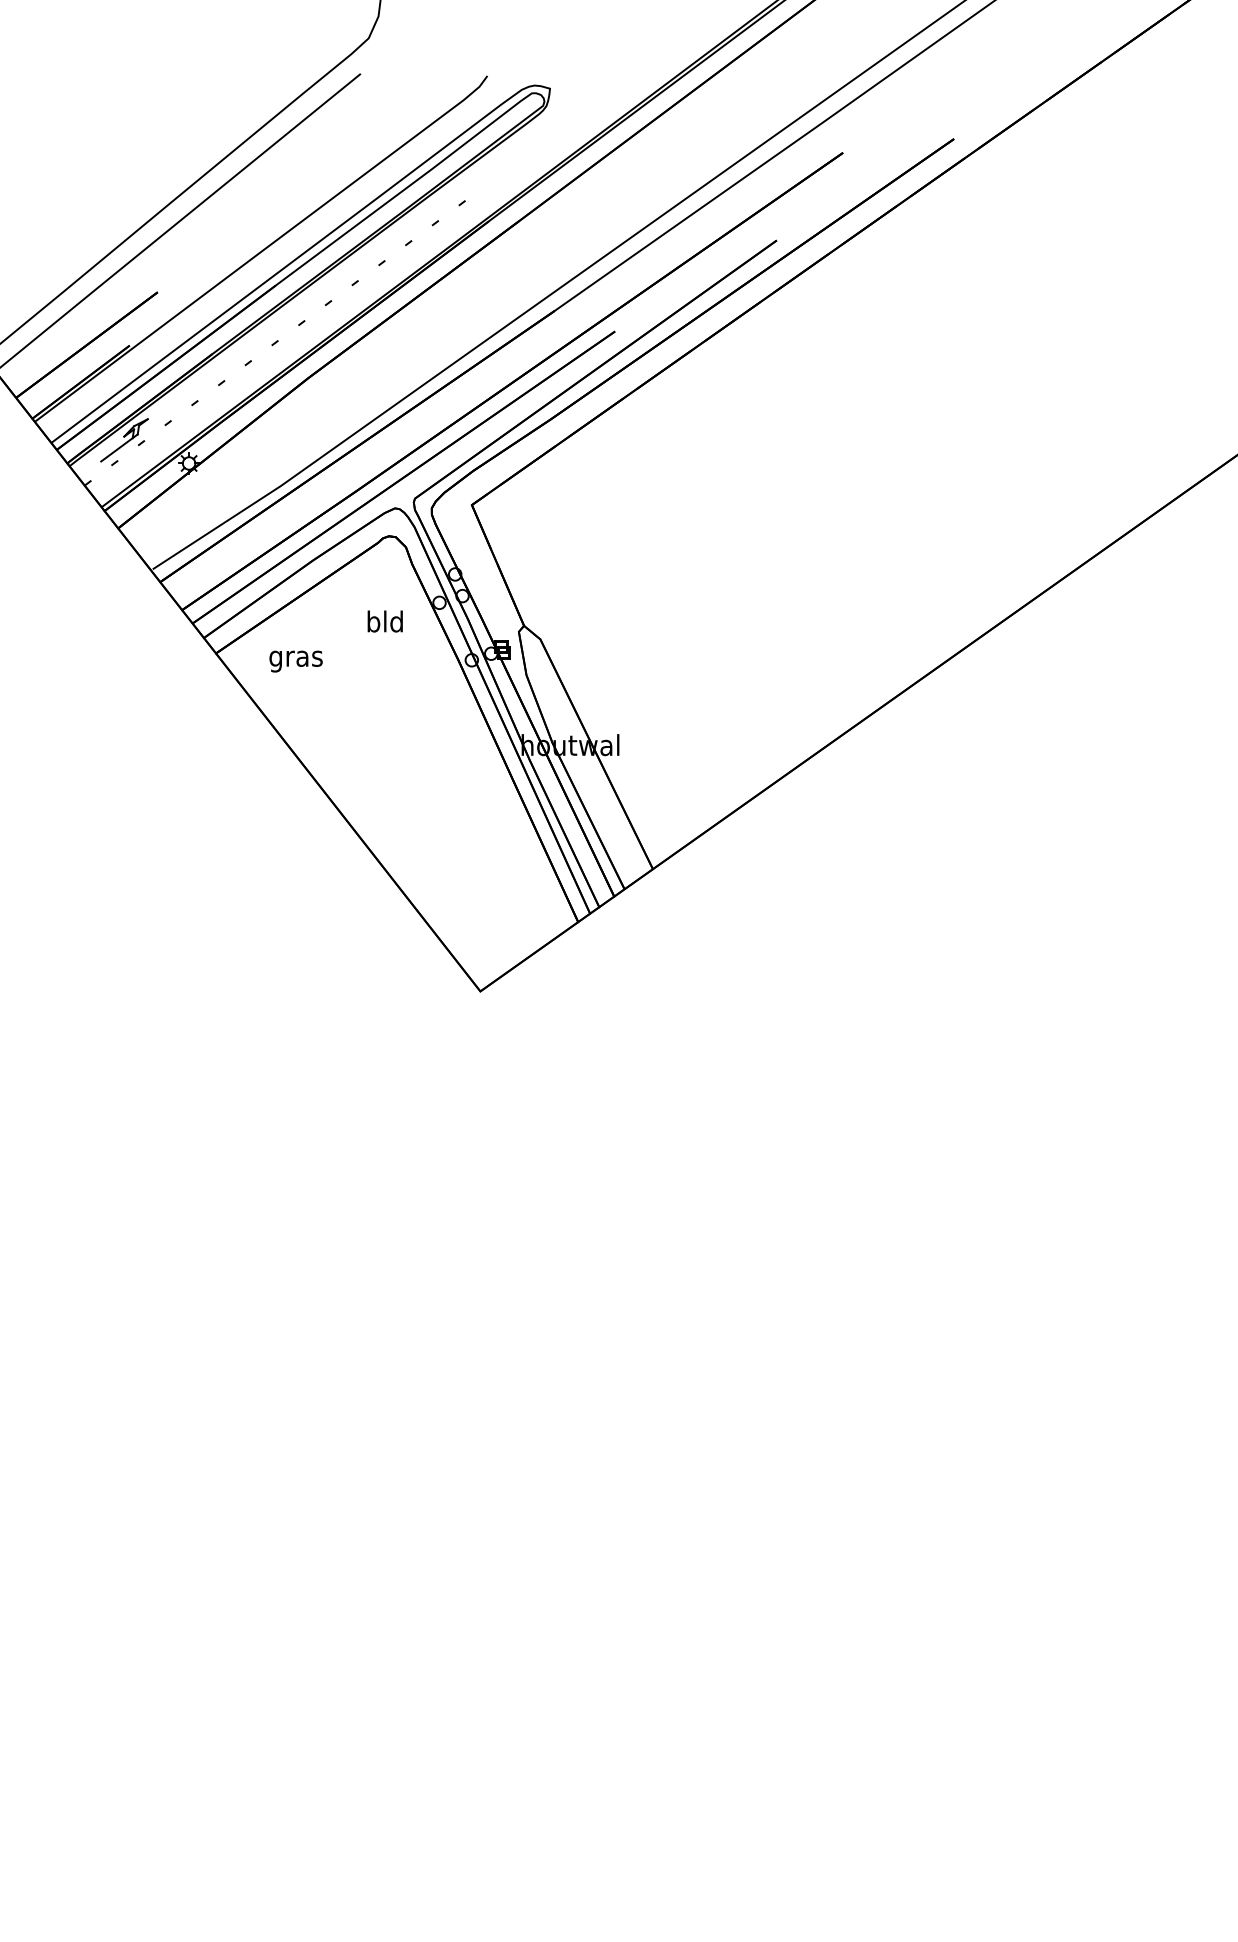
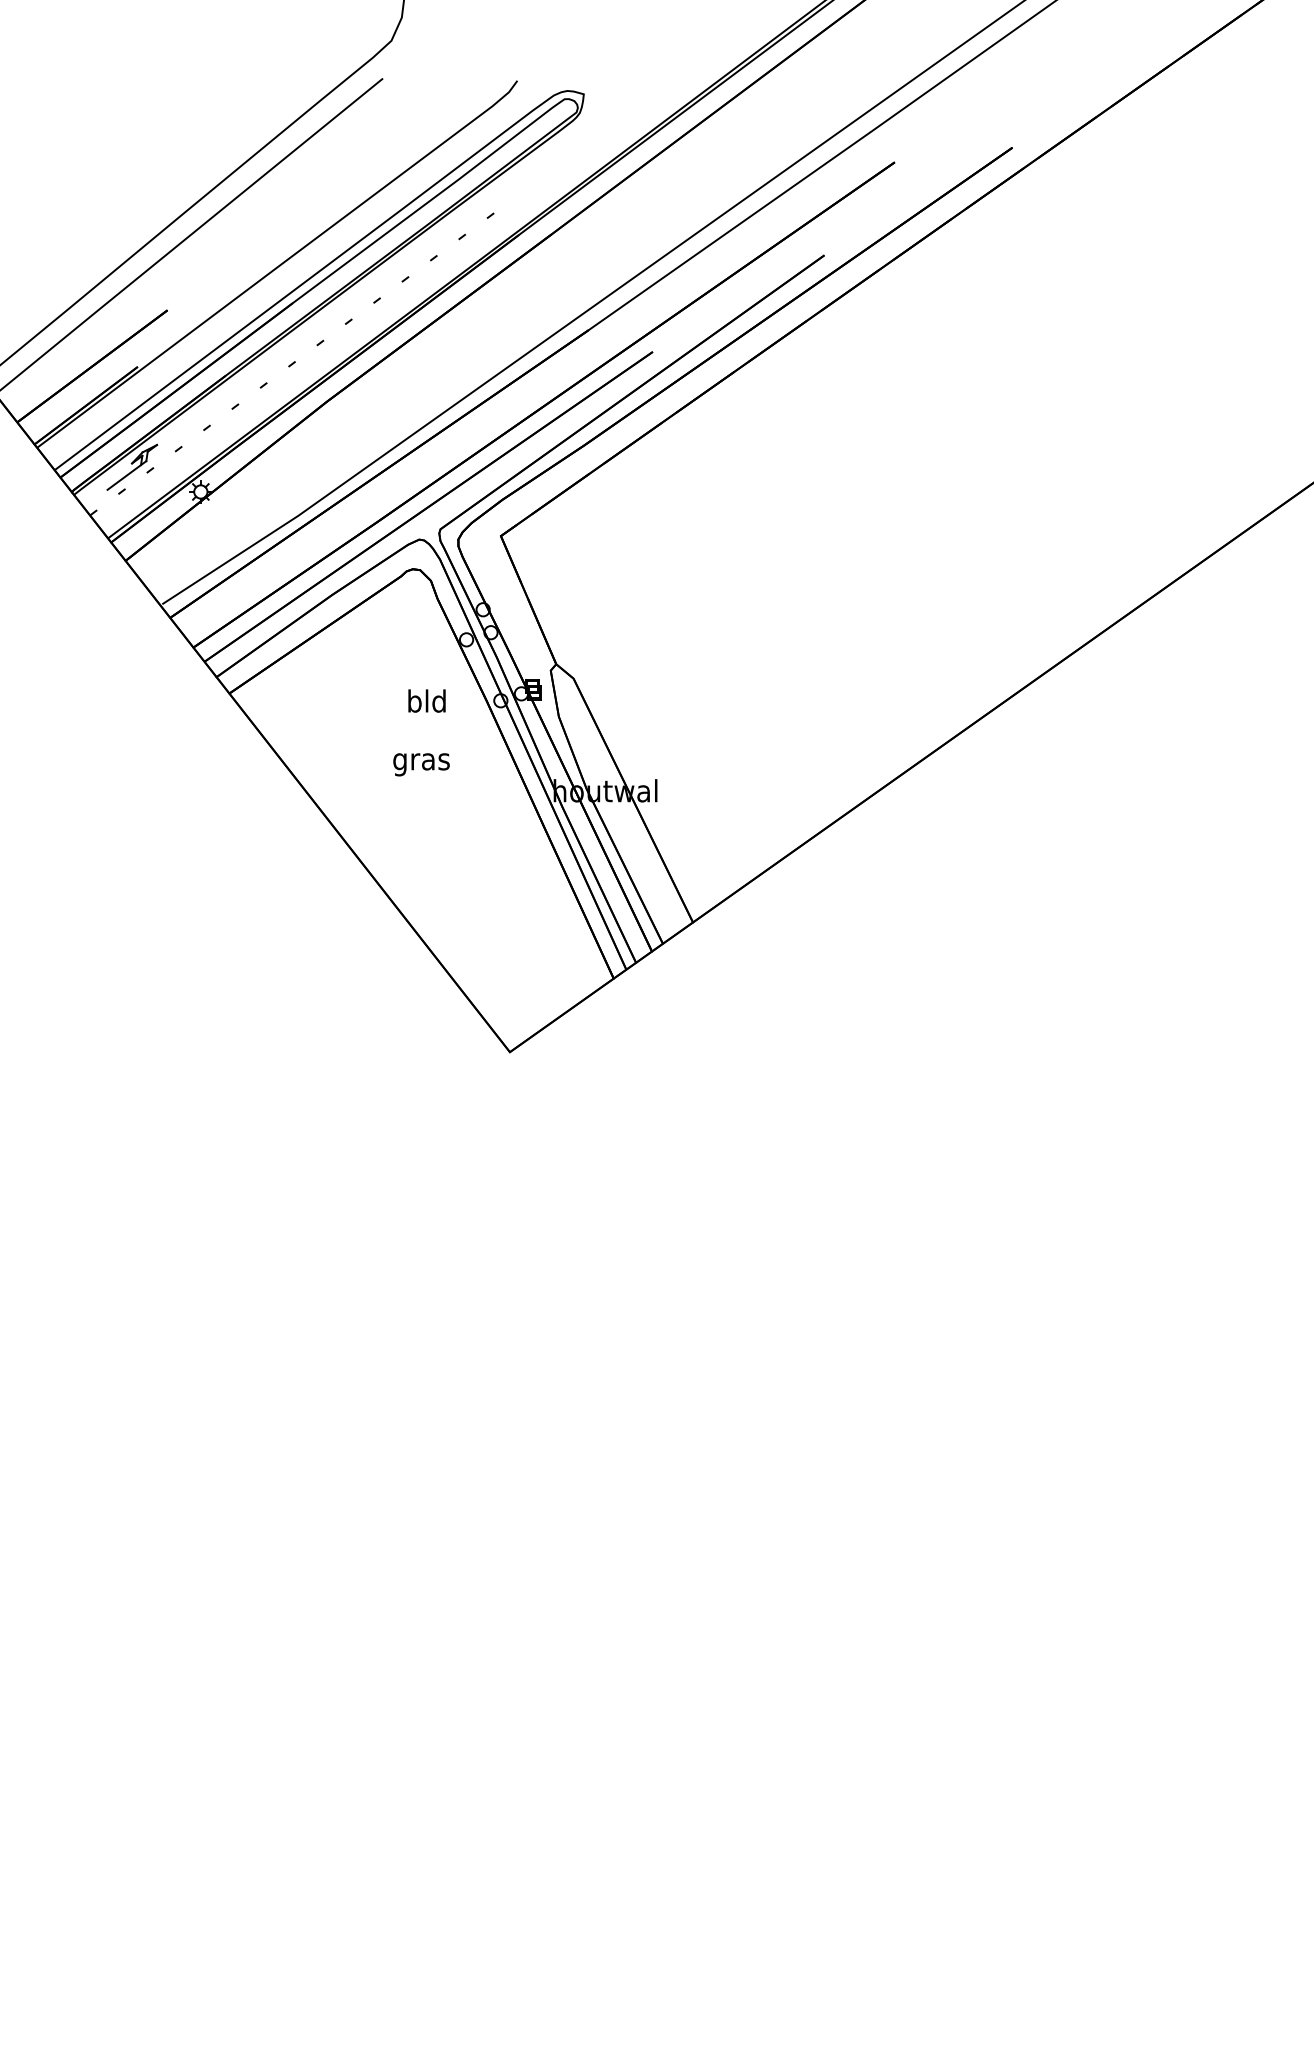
text: (384, 621) -> (426, 701), moved
text: (295, 661) -> (420, 764), moved

